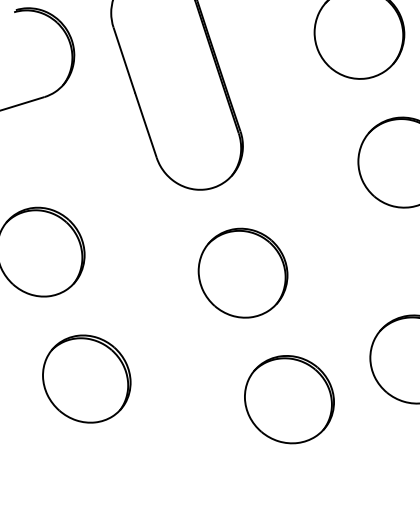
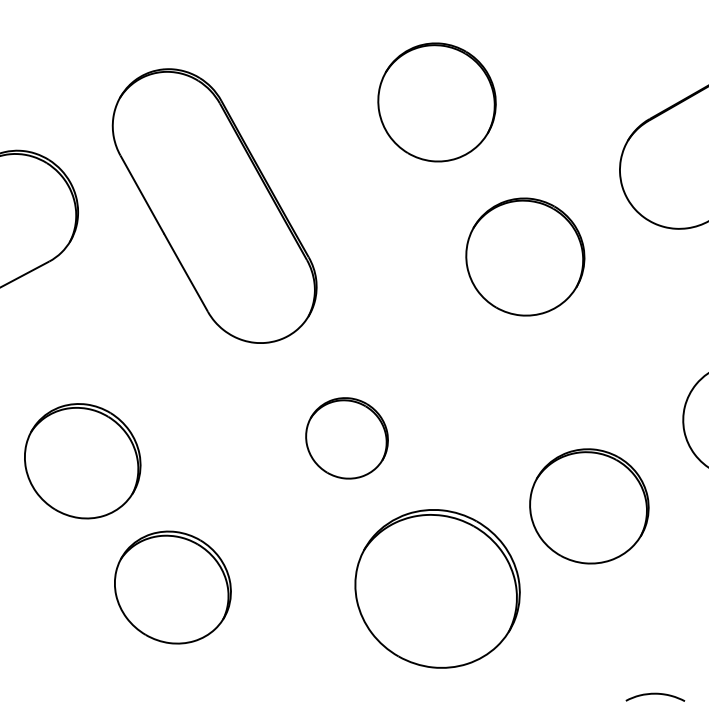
part: (242, 273) -> (346, 438), size x0.7
part: (86, 378) -> (172, 587), moved
part: (289, 399) -> (437, 588), size x1.4

